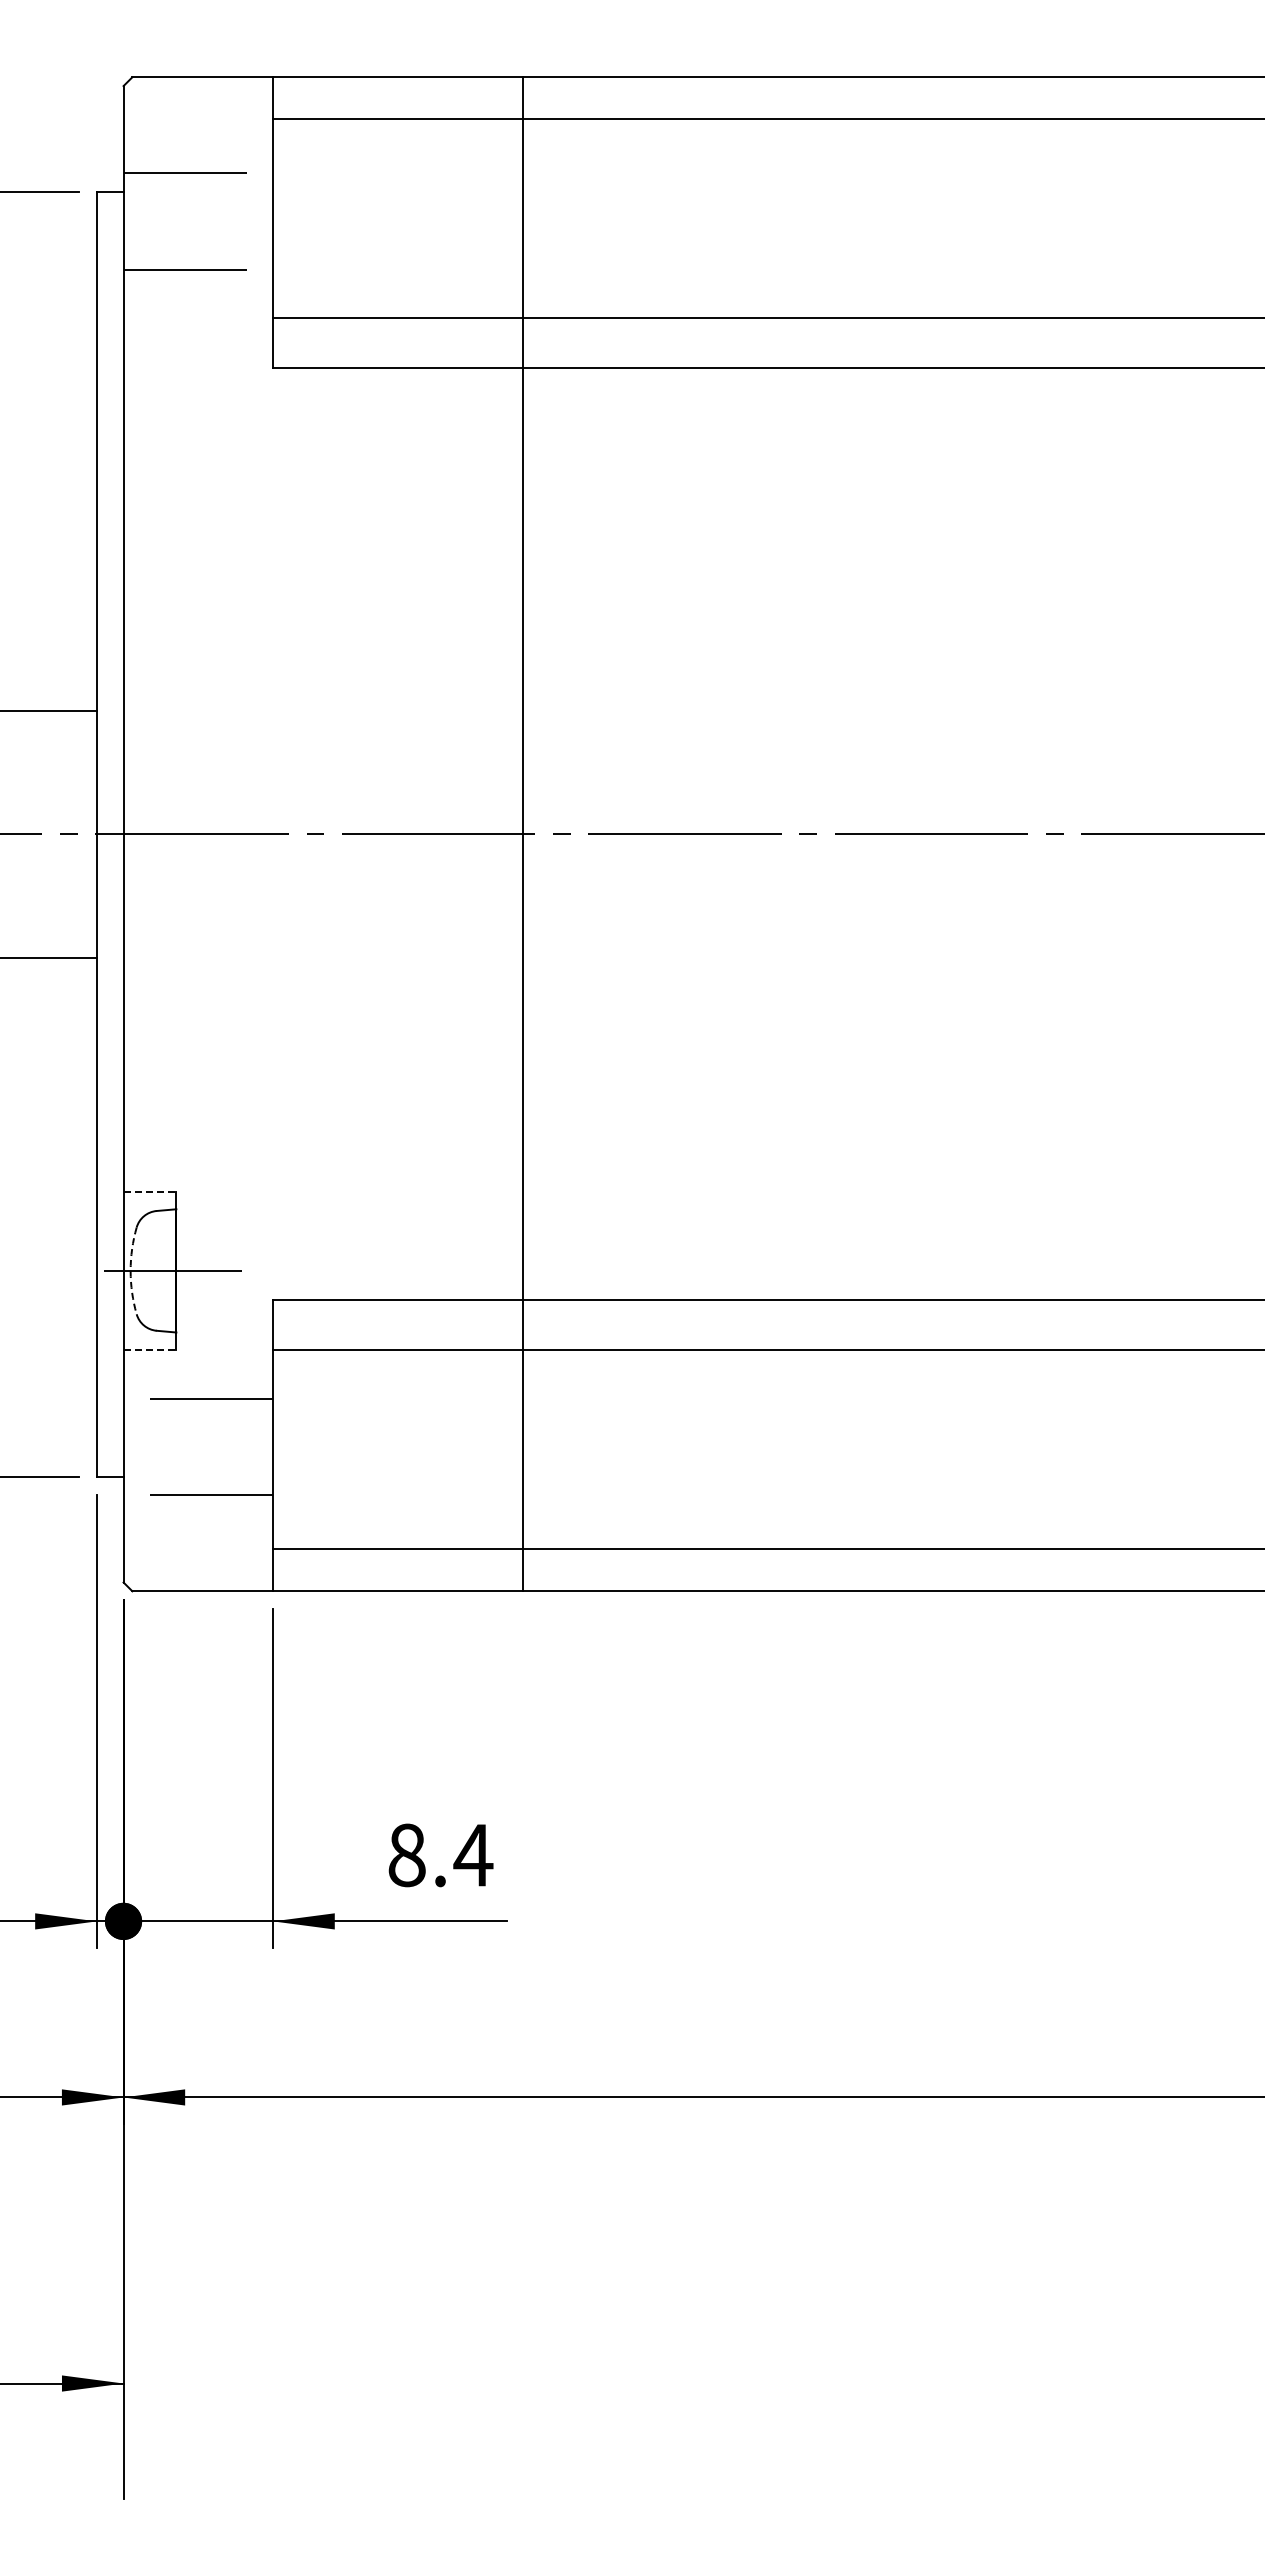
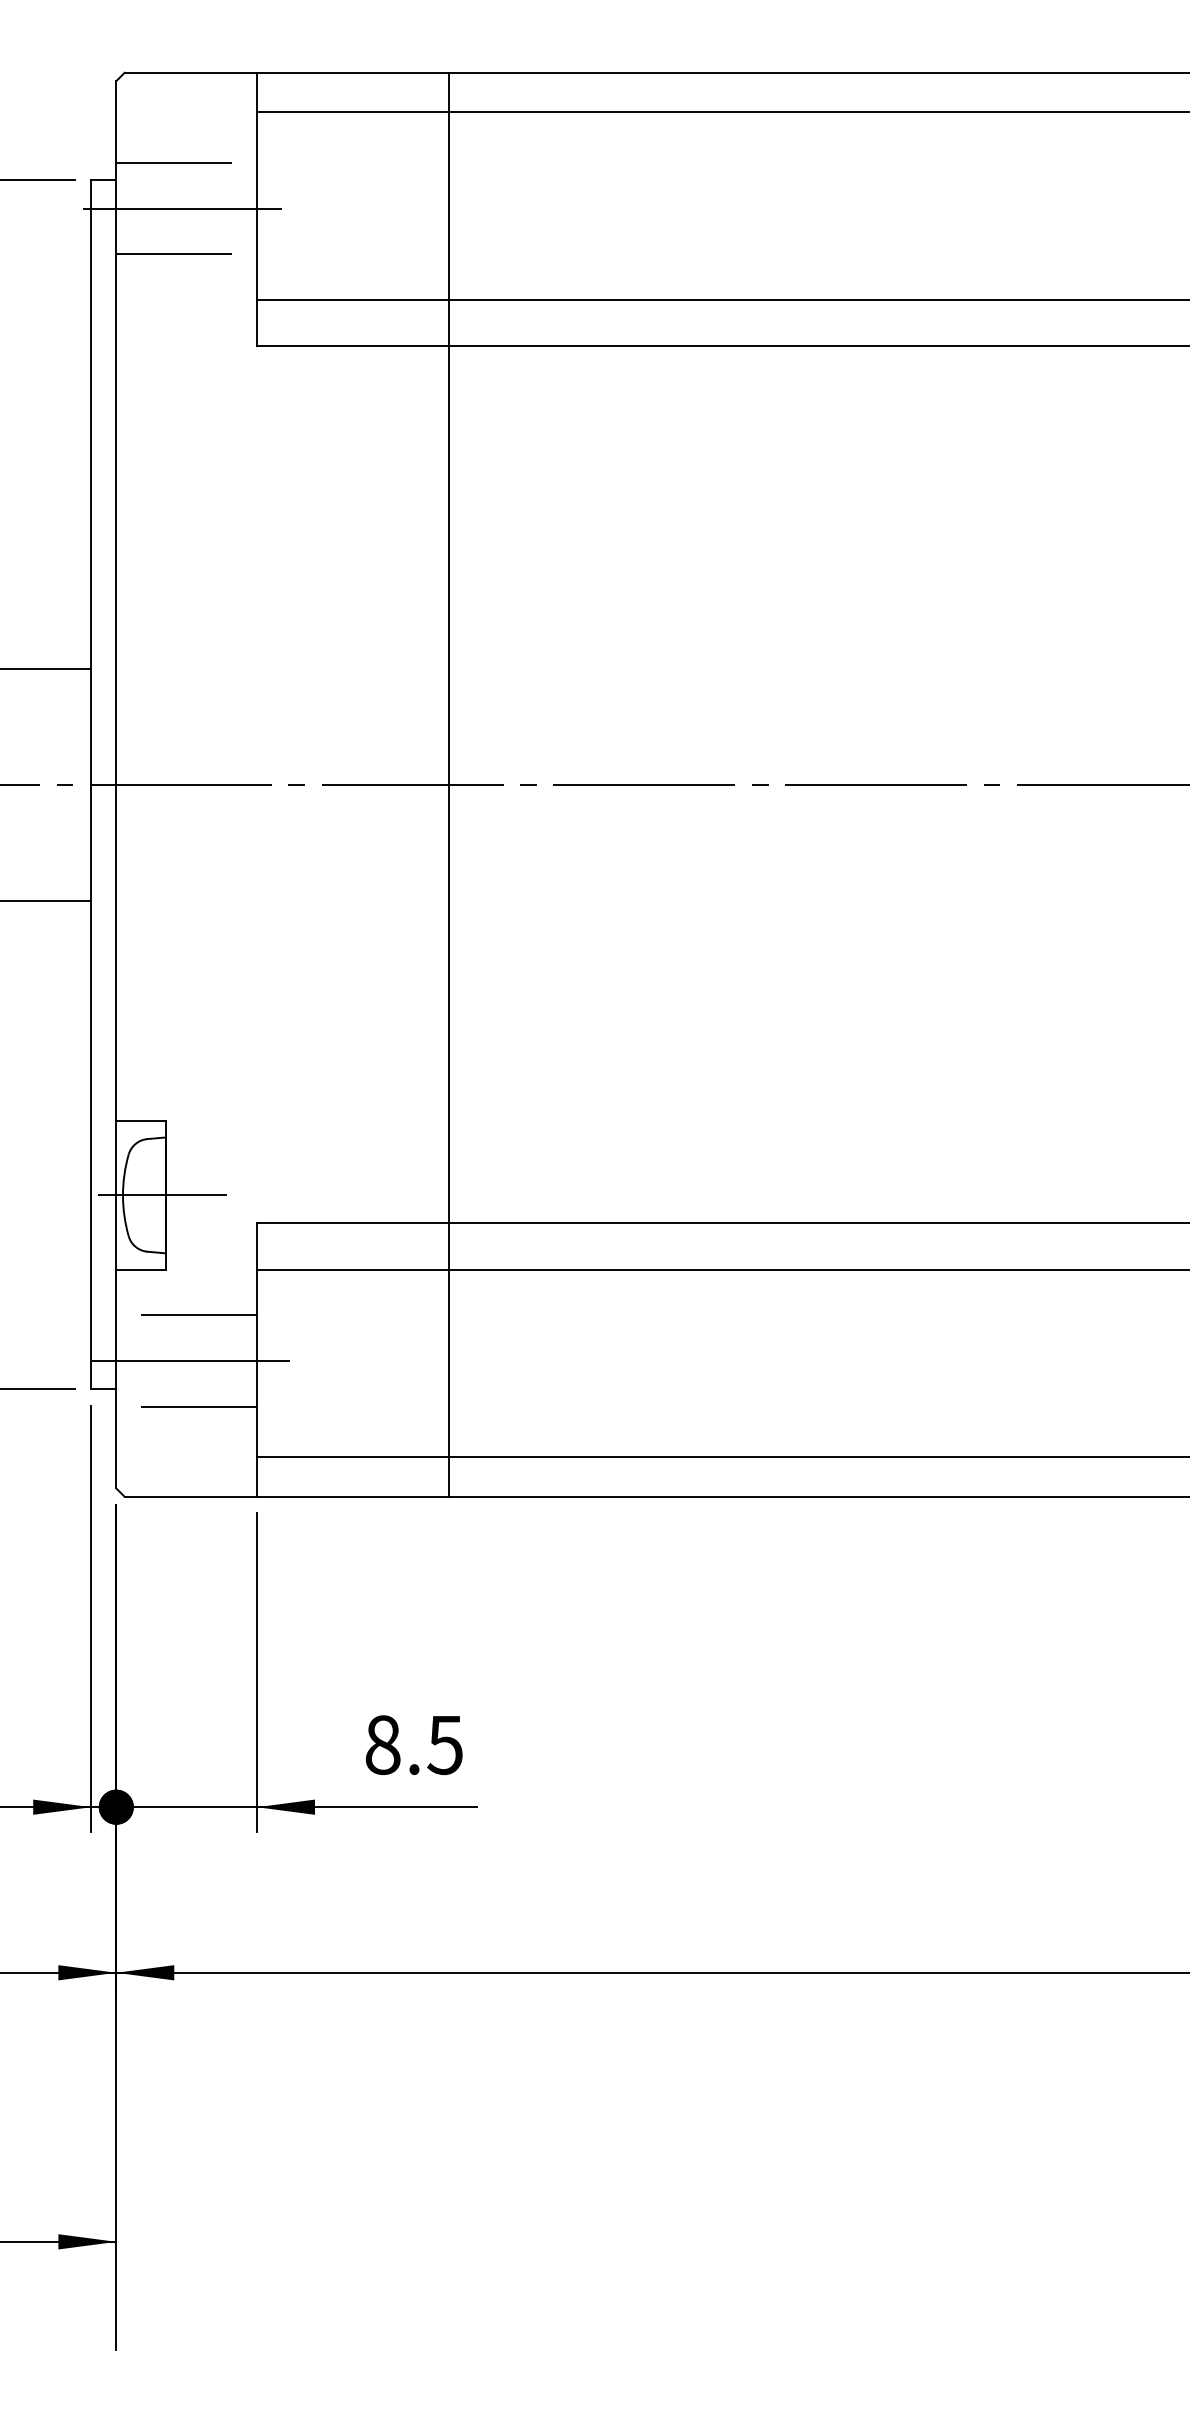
line: (198, 221) -> (186, 208), added
line: (523, 834) -> (449, 784), moved
line: (150, 1191) -> (141, 1120), dashed -> solid
arc: (130, 1270) -> (122, 1195), dashed -> solid
line: (150, 1350) -> (141, 1270), dashed -> solid
line: (198, 1446) -> (186, 1360), added
text: (473, 1855) -> (445, 1745), 8.4 -> 8.5

